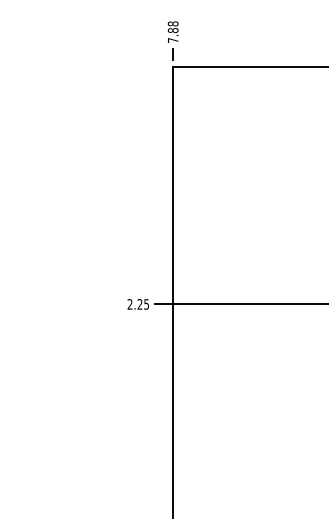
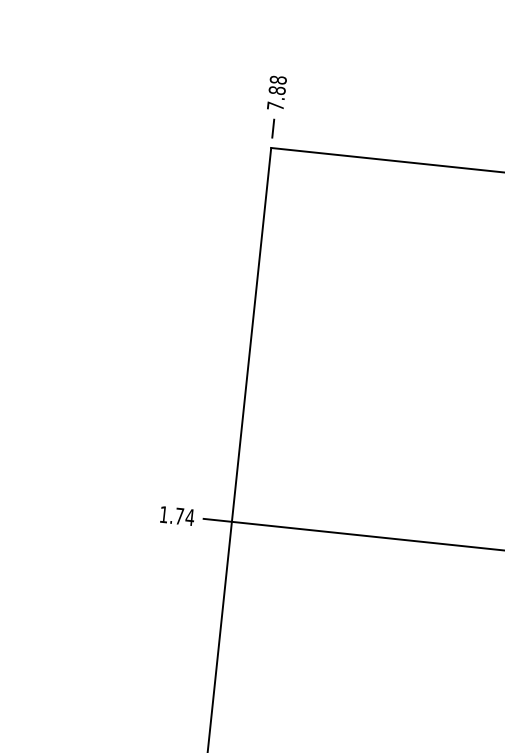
text: (138, 304) -> (177, 516), 2.25 -> 1.74

